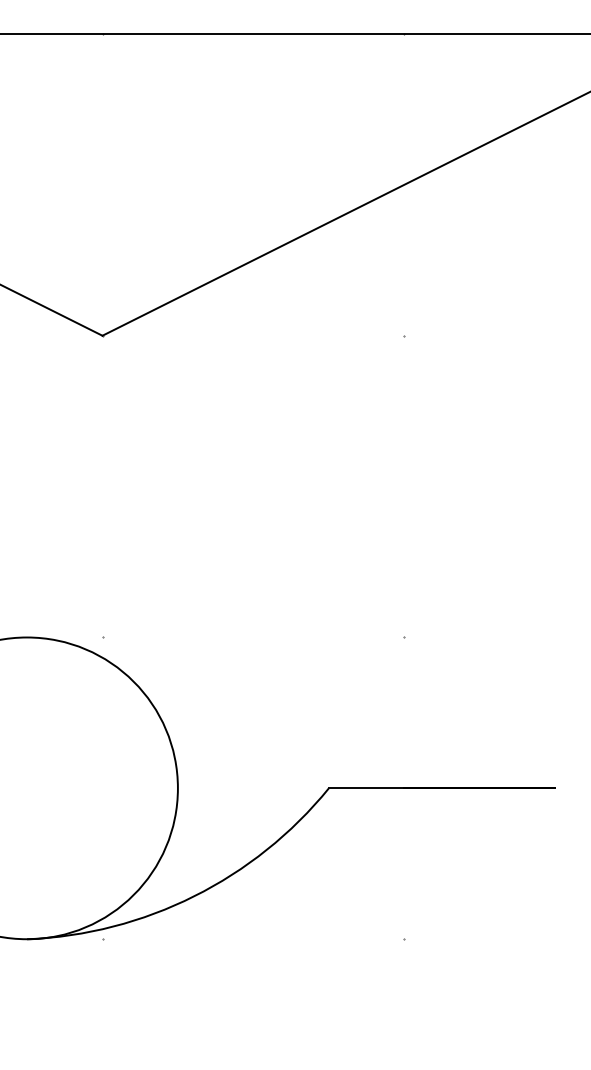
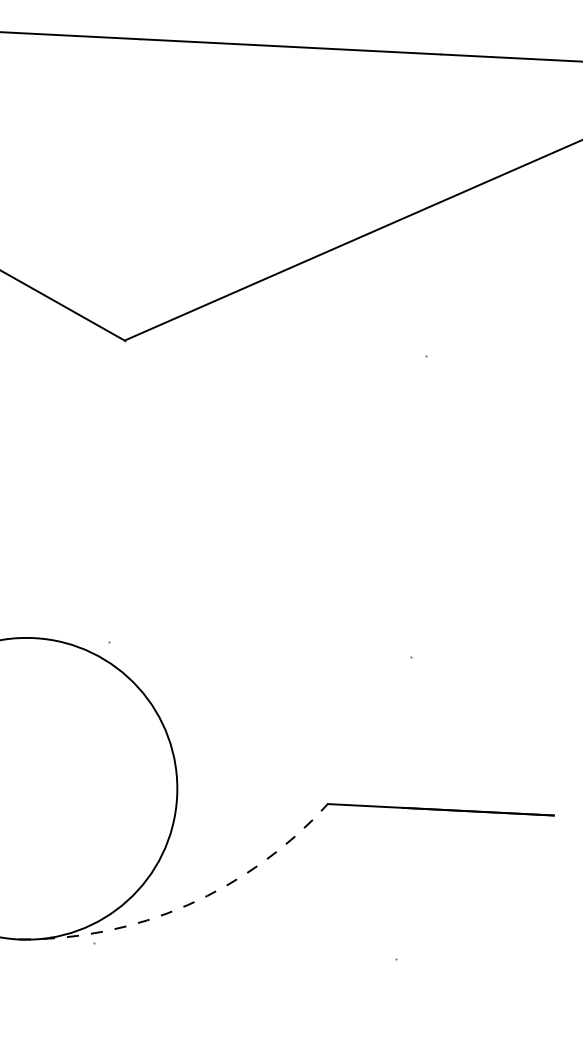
arc: (194, 896) -> (188, 905), solid -> dashed

